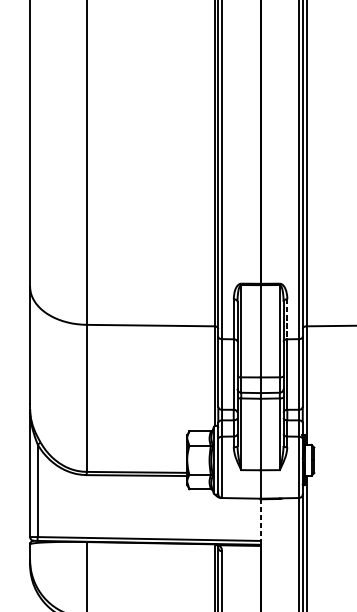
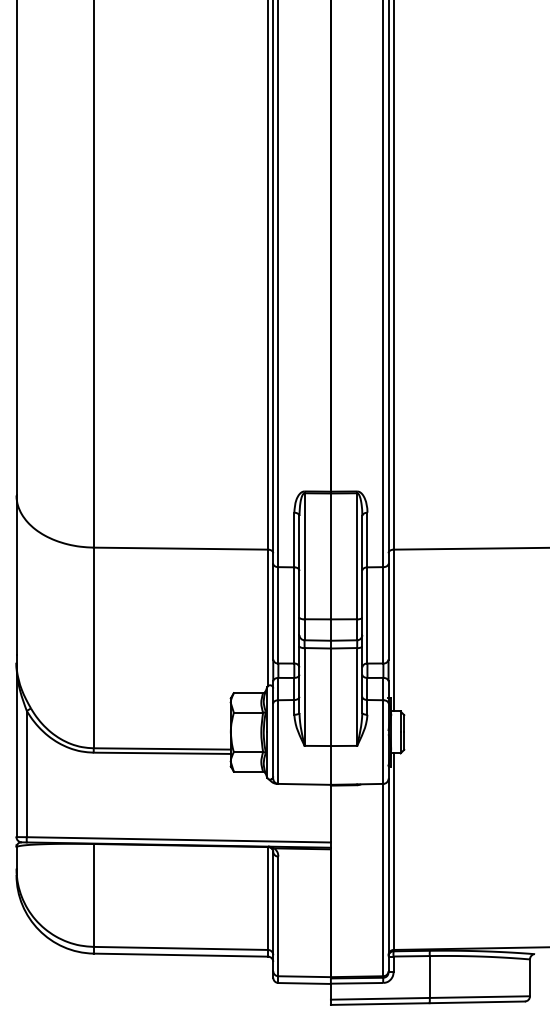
line: (287, 319) -> (367, 540), dashed -> solid
line: (260, 519) -> (330, 813), dashed -> solid

